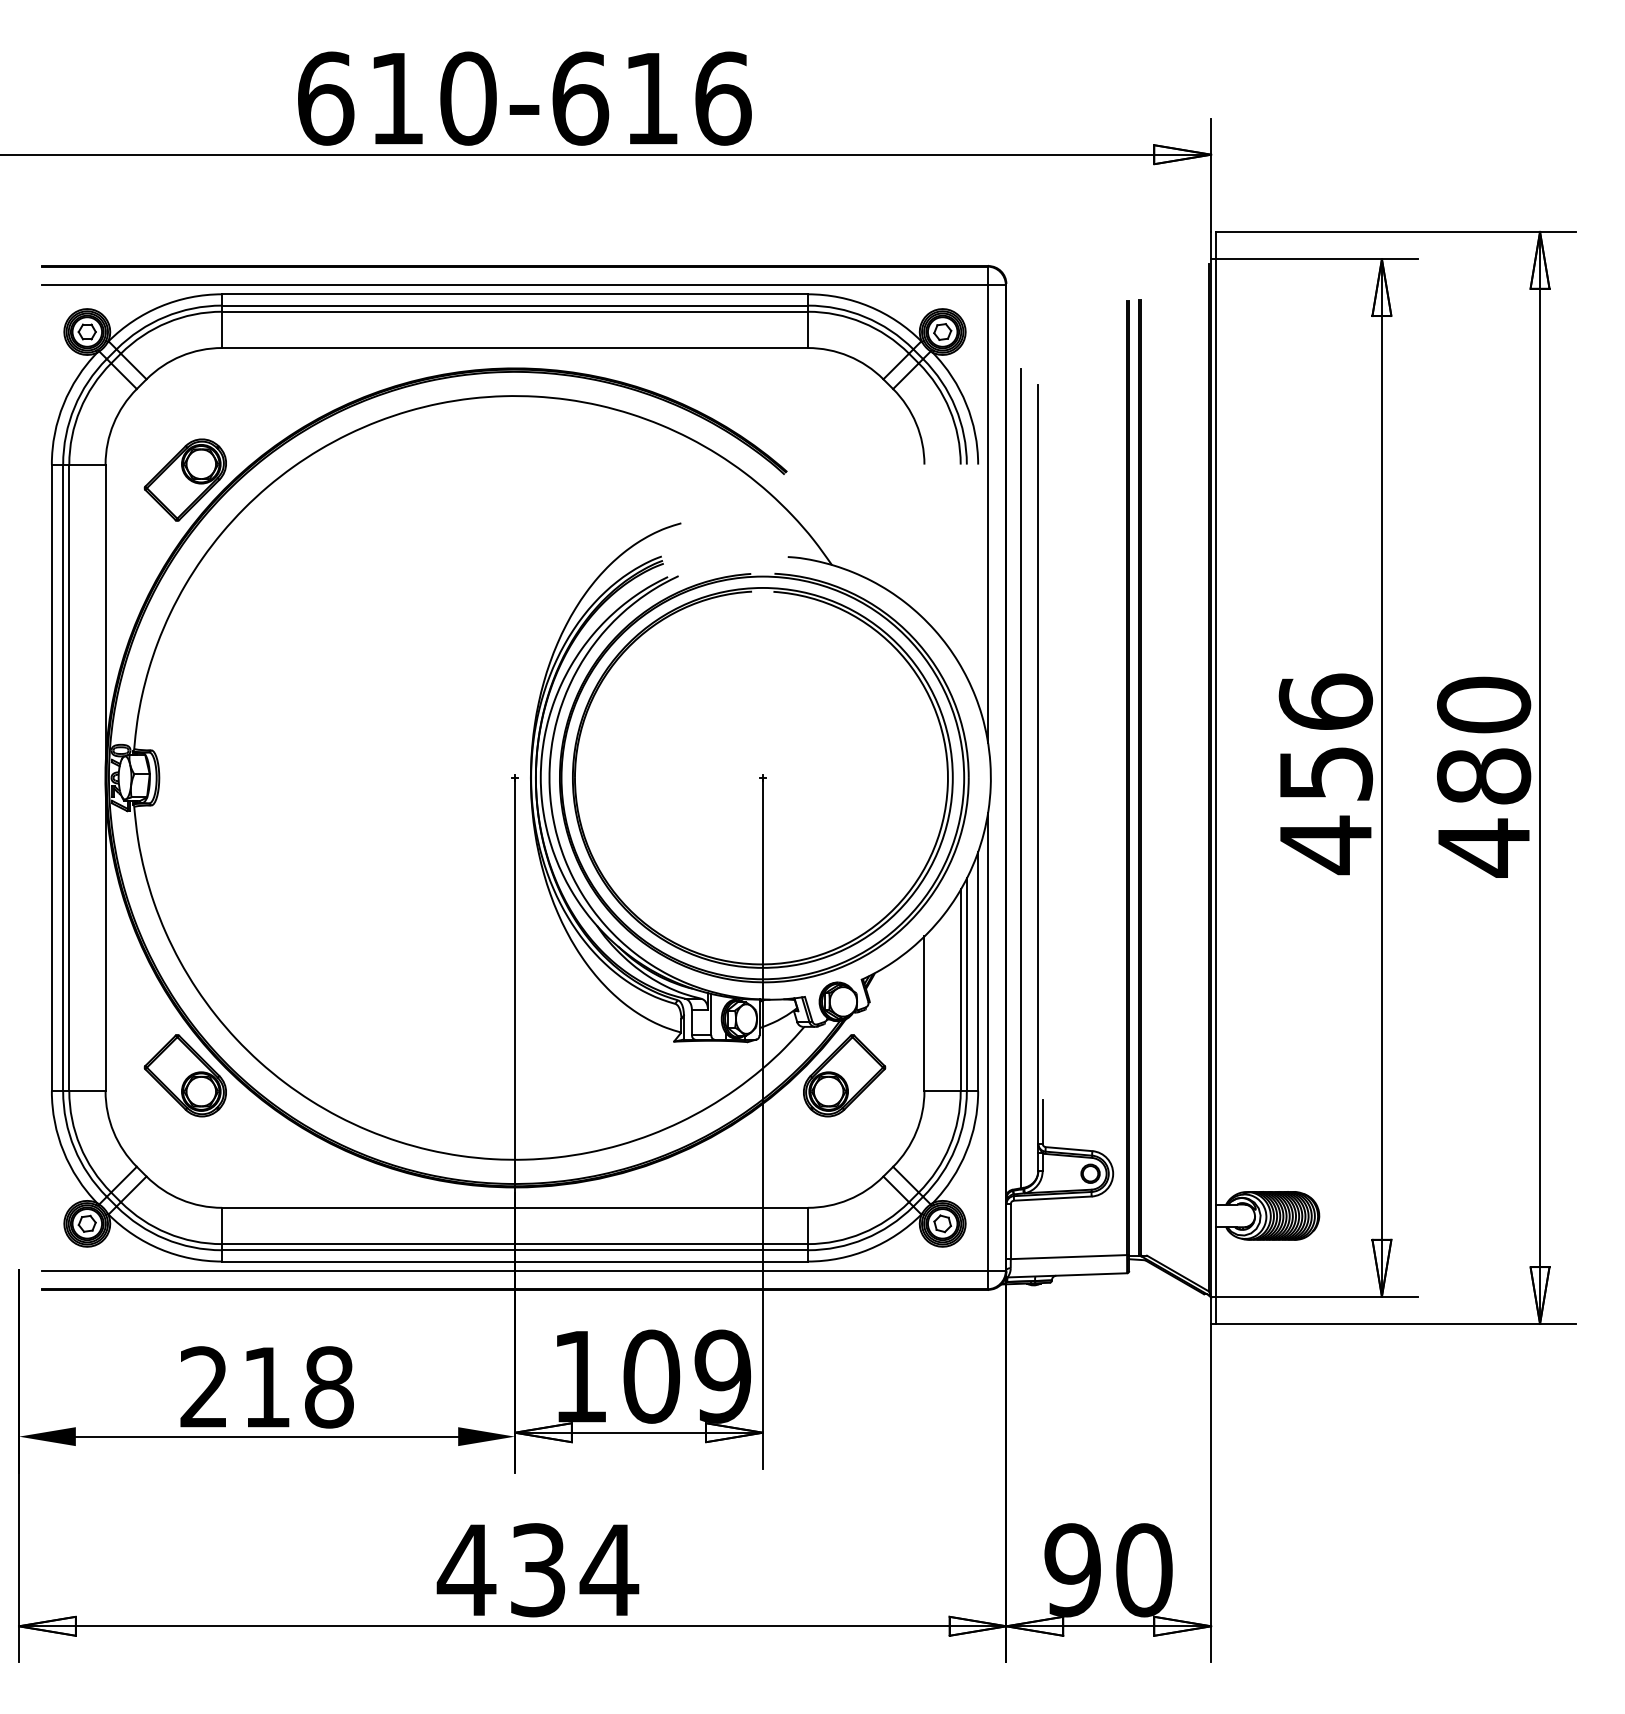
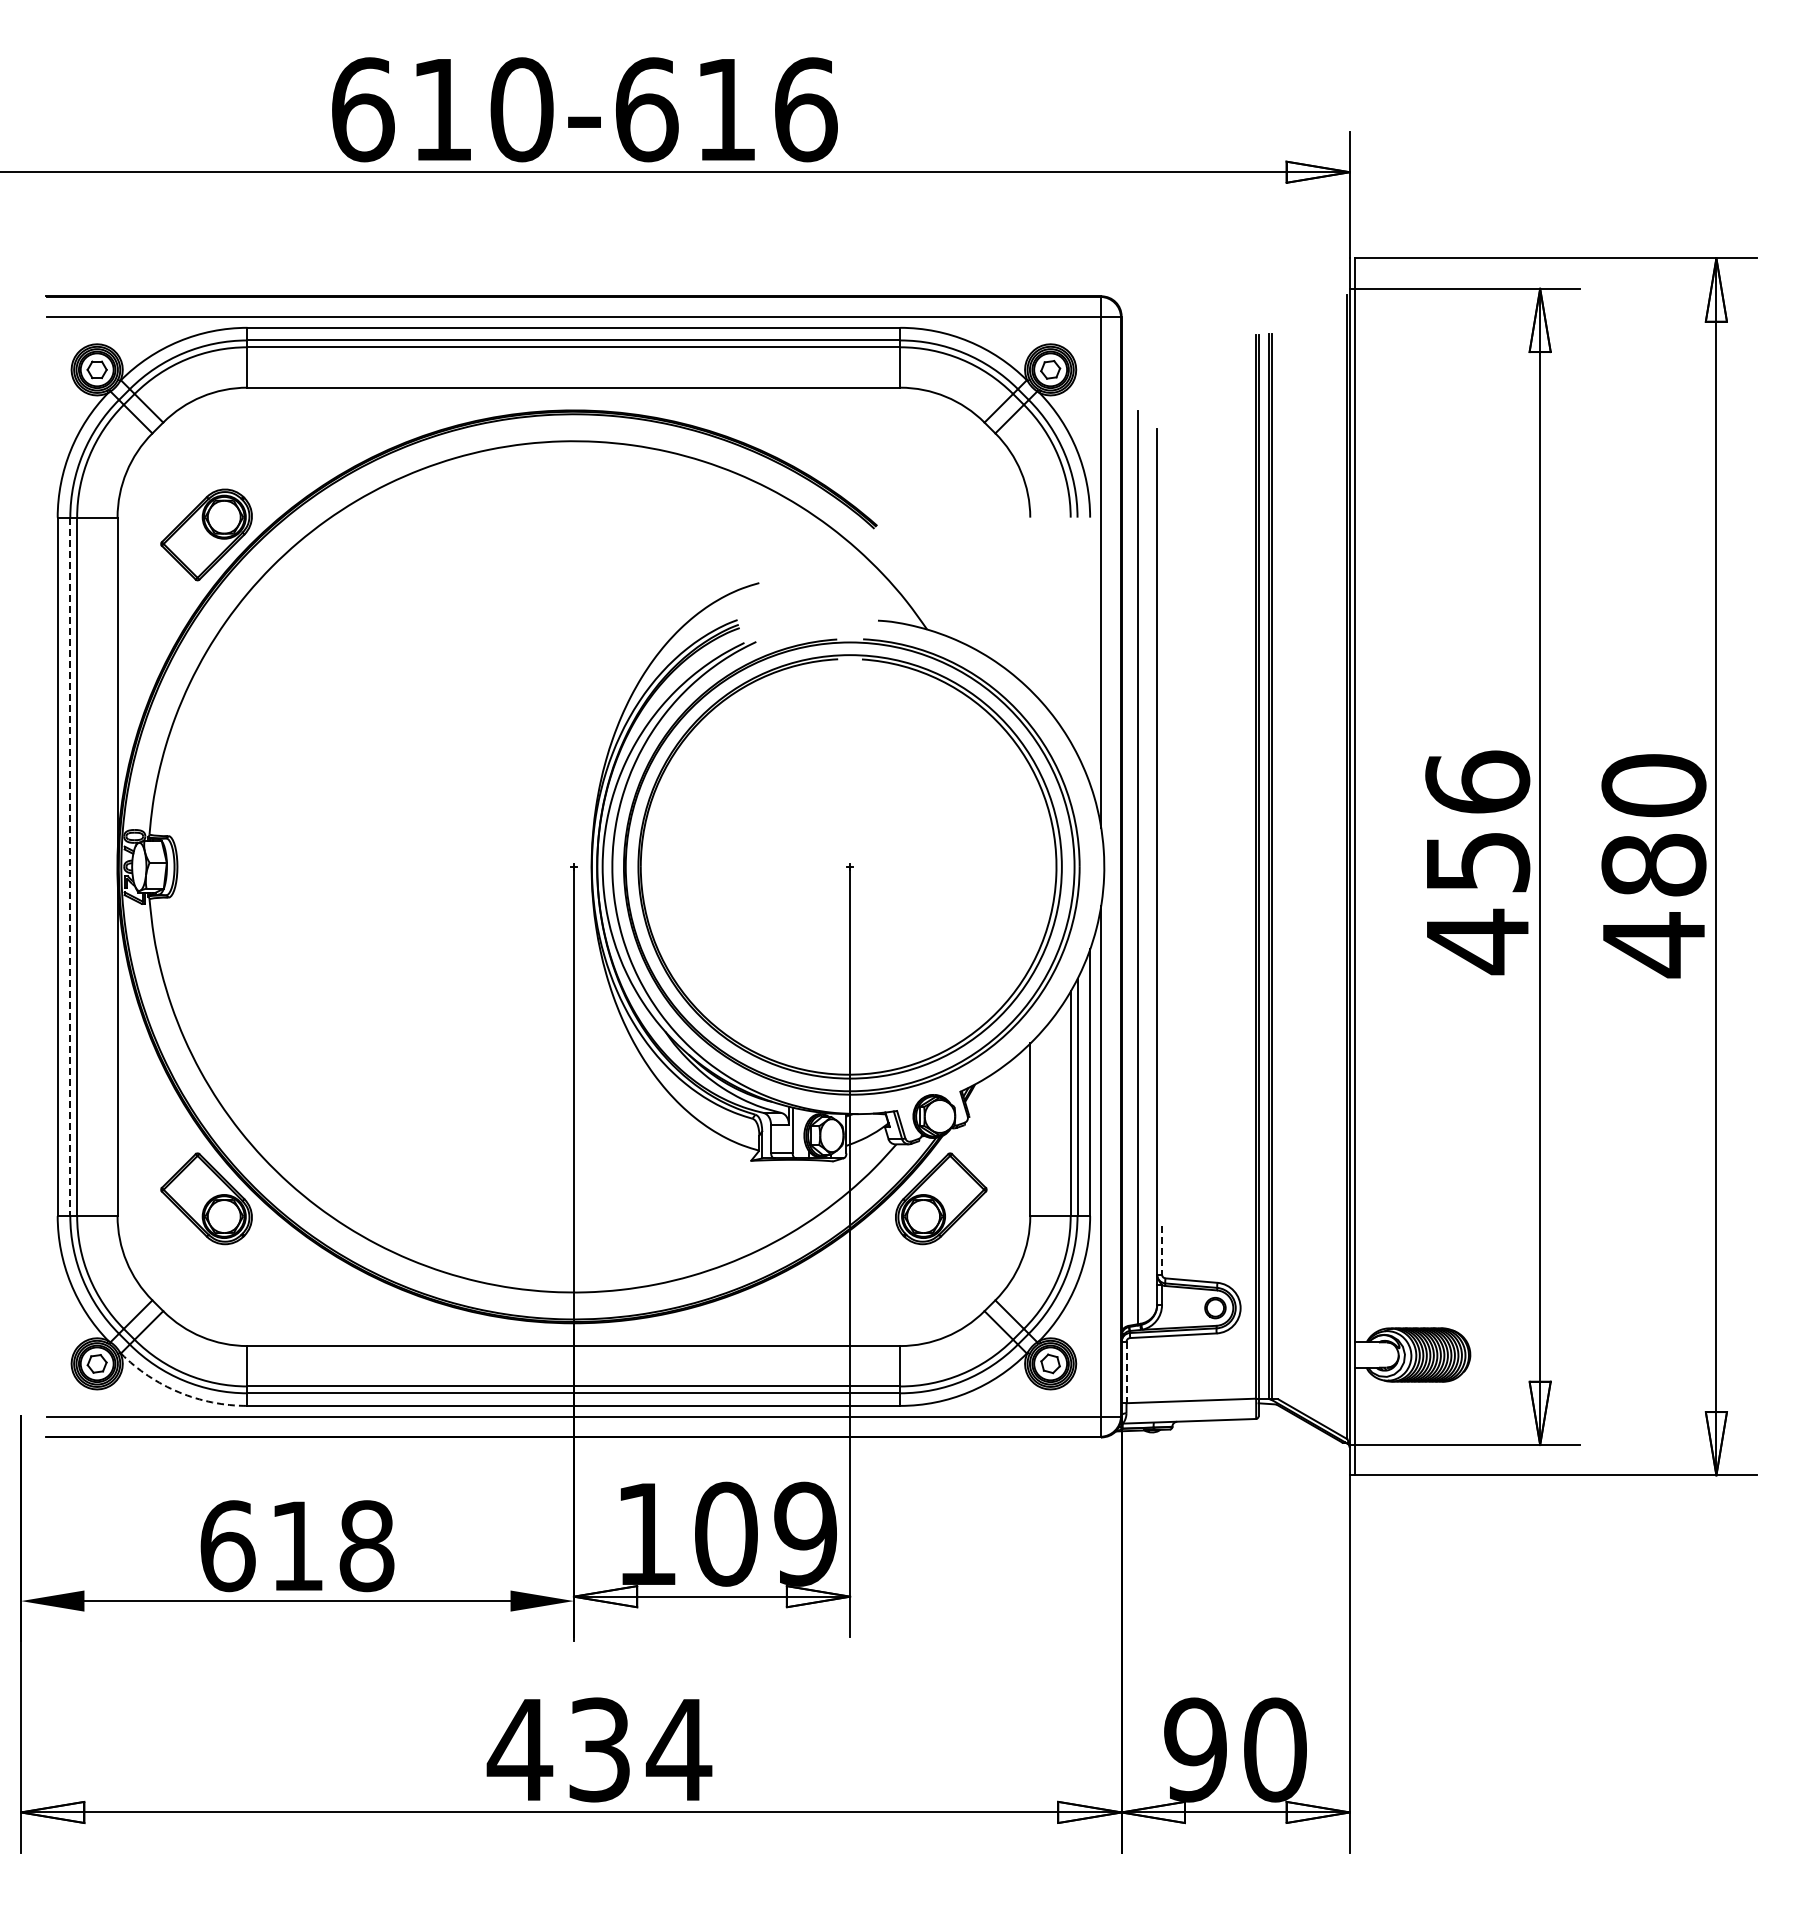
line: (63, 778) -> (70, 867), solid -> dashed
line: (1043, 1122) -> (1162, 1250), solid -> dashed
line: (1010, 1231) -> (1126, 1372), solid -> dashed
arc: (161, 1249) -> (179, 1392), solid -> dashed
text: (204, 1387) -> (227, 1546), 218 -> 618

